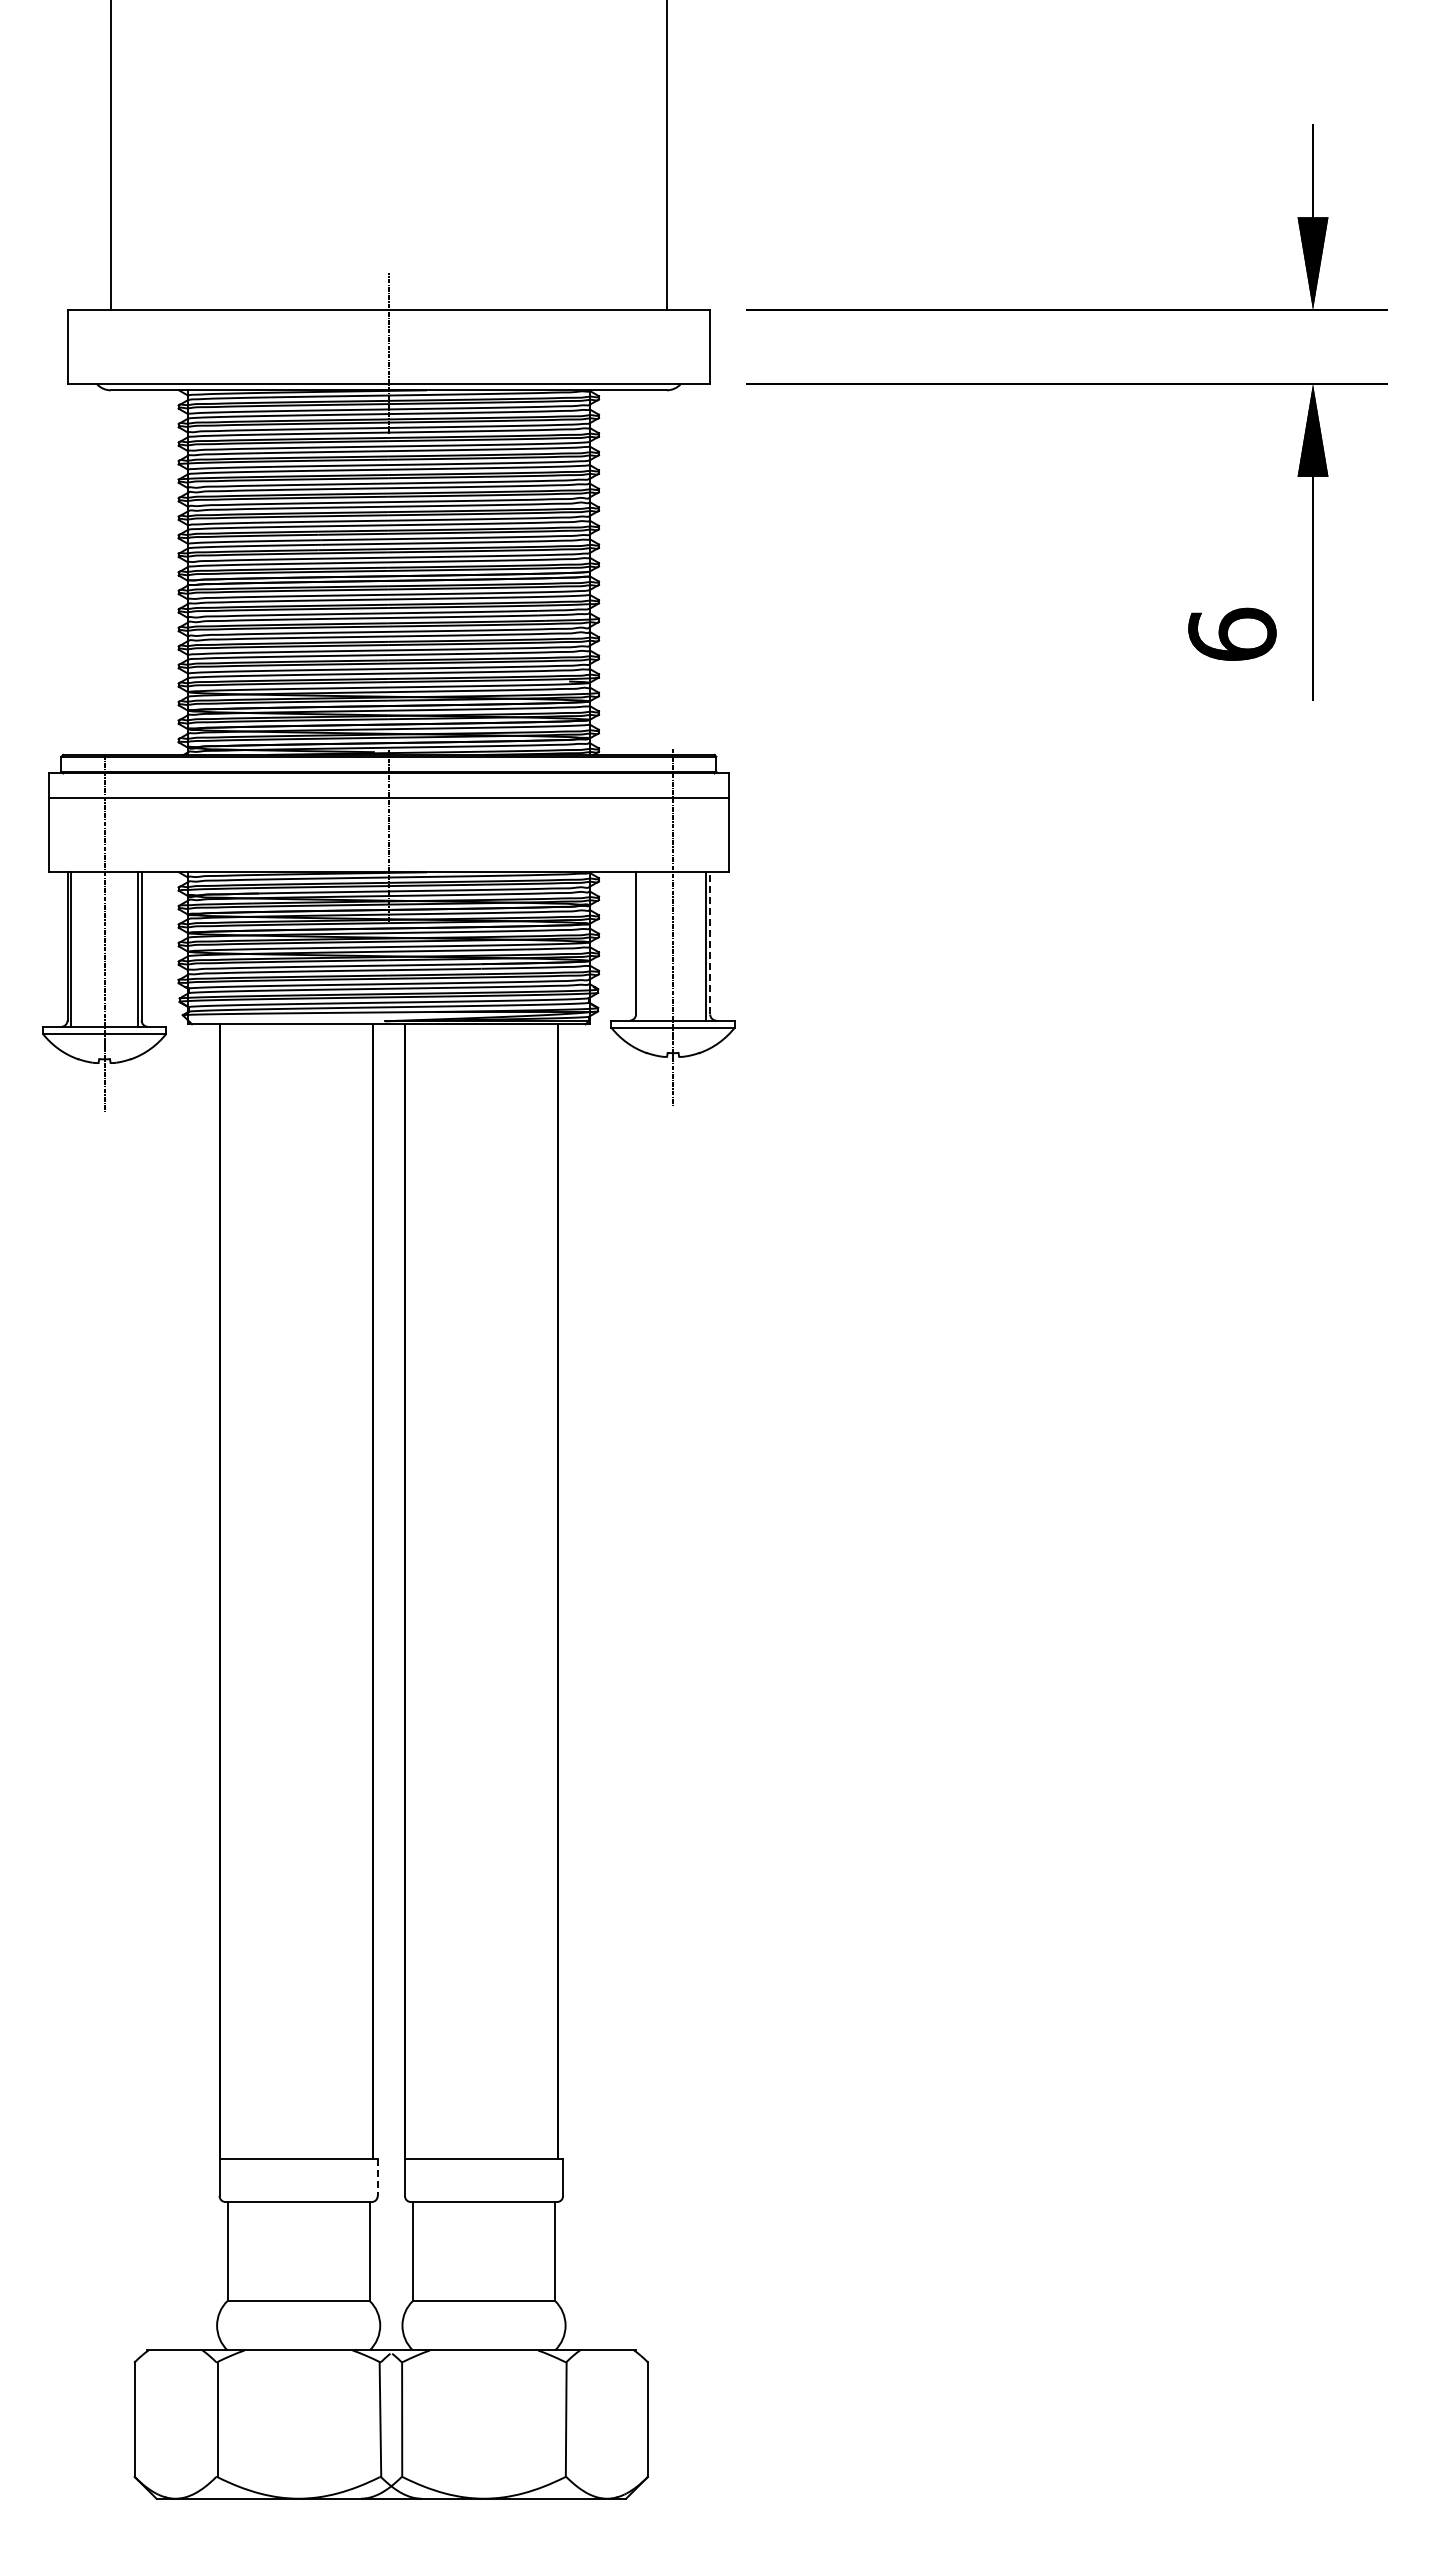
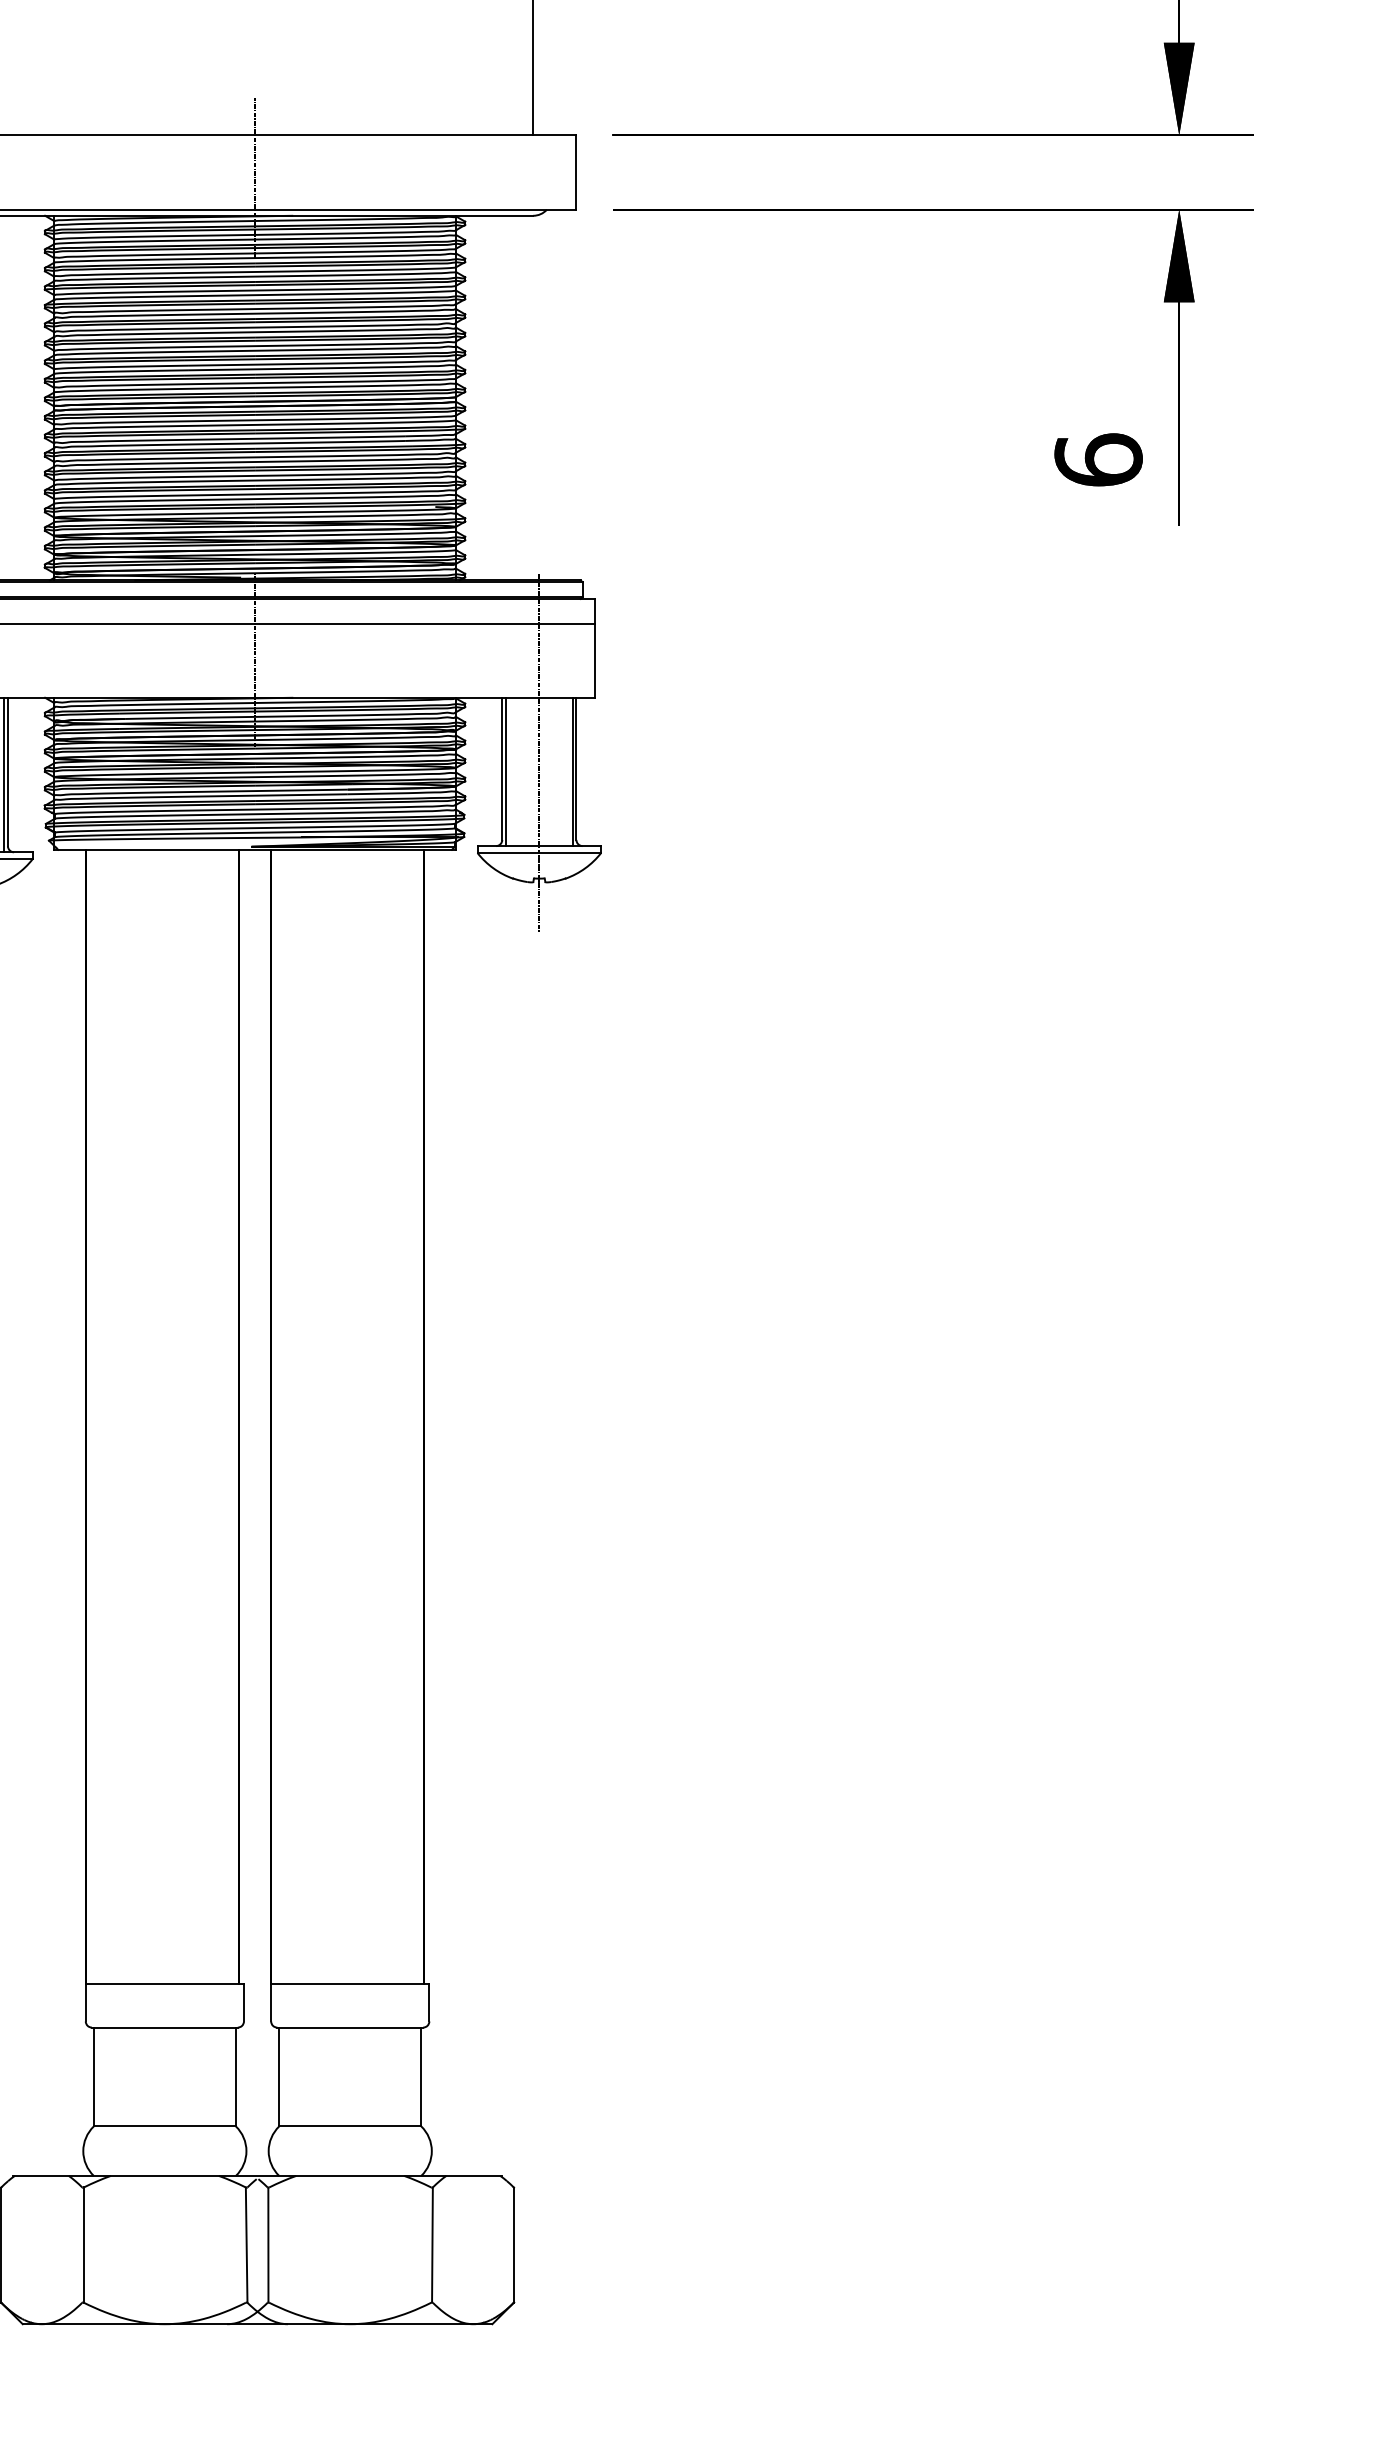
line: (710, 942) -> (576, 767), dashed -> solid
line: (639, 946) -> (505, 771), added
line: (377, 2177) -> (243, 2002), dashed -> solid

